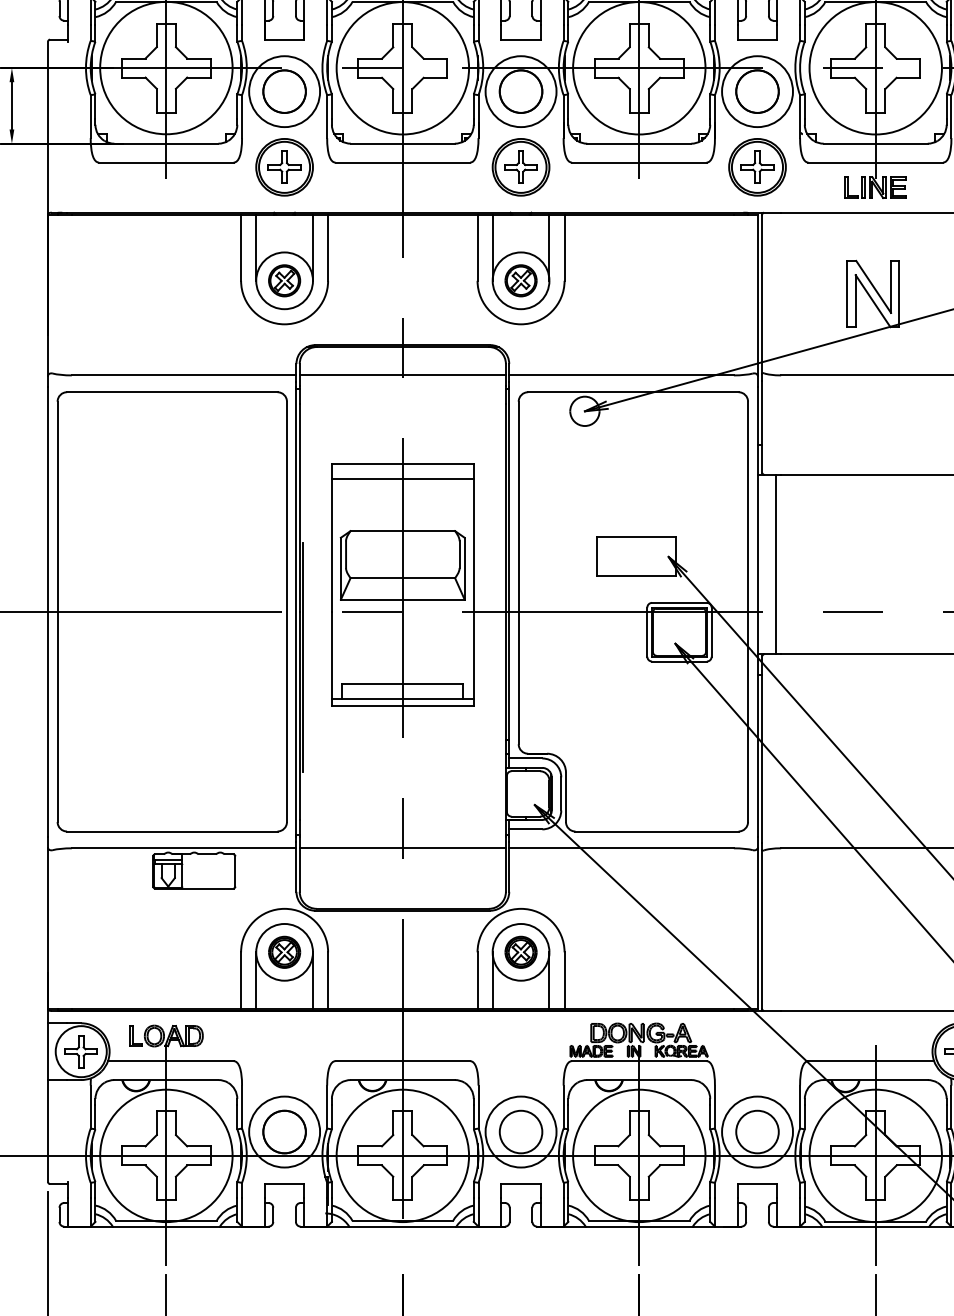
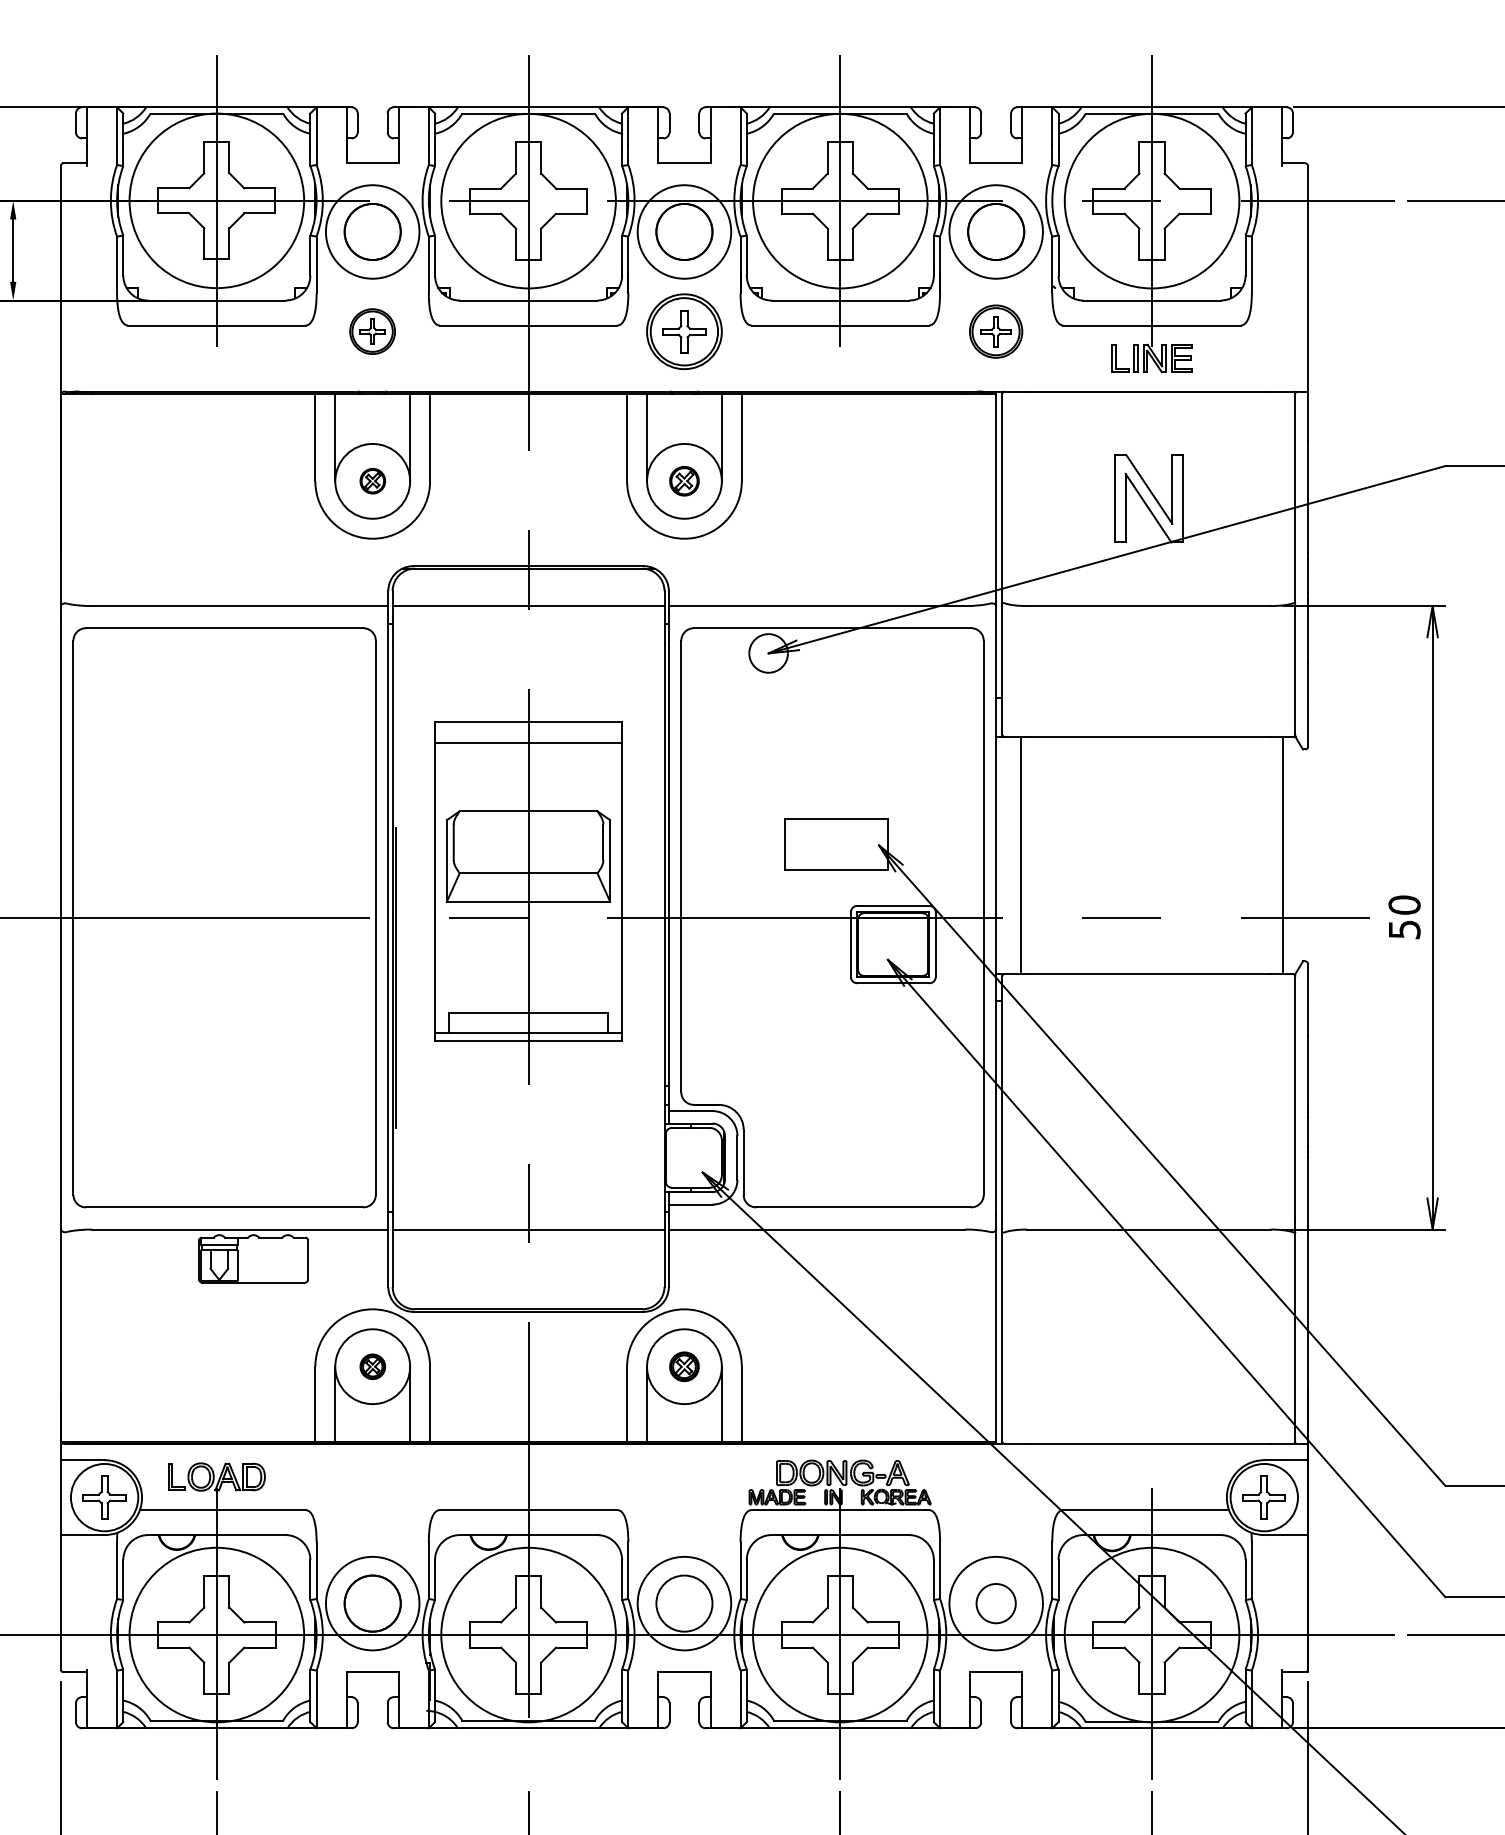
part: (284, 167) -> (372, 331), size x0.6
part: (756, 167) -> (995, 331), size x0.7
part: (284, 280) -> (372, 480), size x0.6
part: (521, 280) -> (684, 480), size x0.7
part: (284, 952) -> (372, 1366), size x0.6
part: (521, 952) -> (684, 1366), size x0.7
circle: (757, 1131) -> (996, 1603), size x0.7

